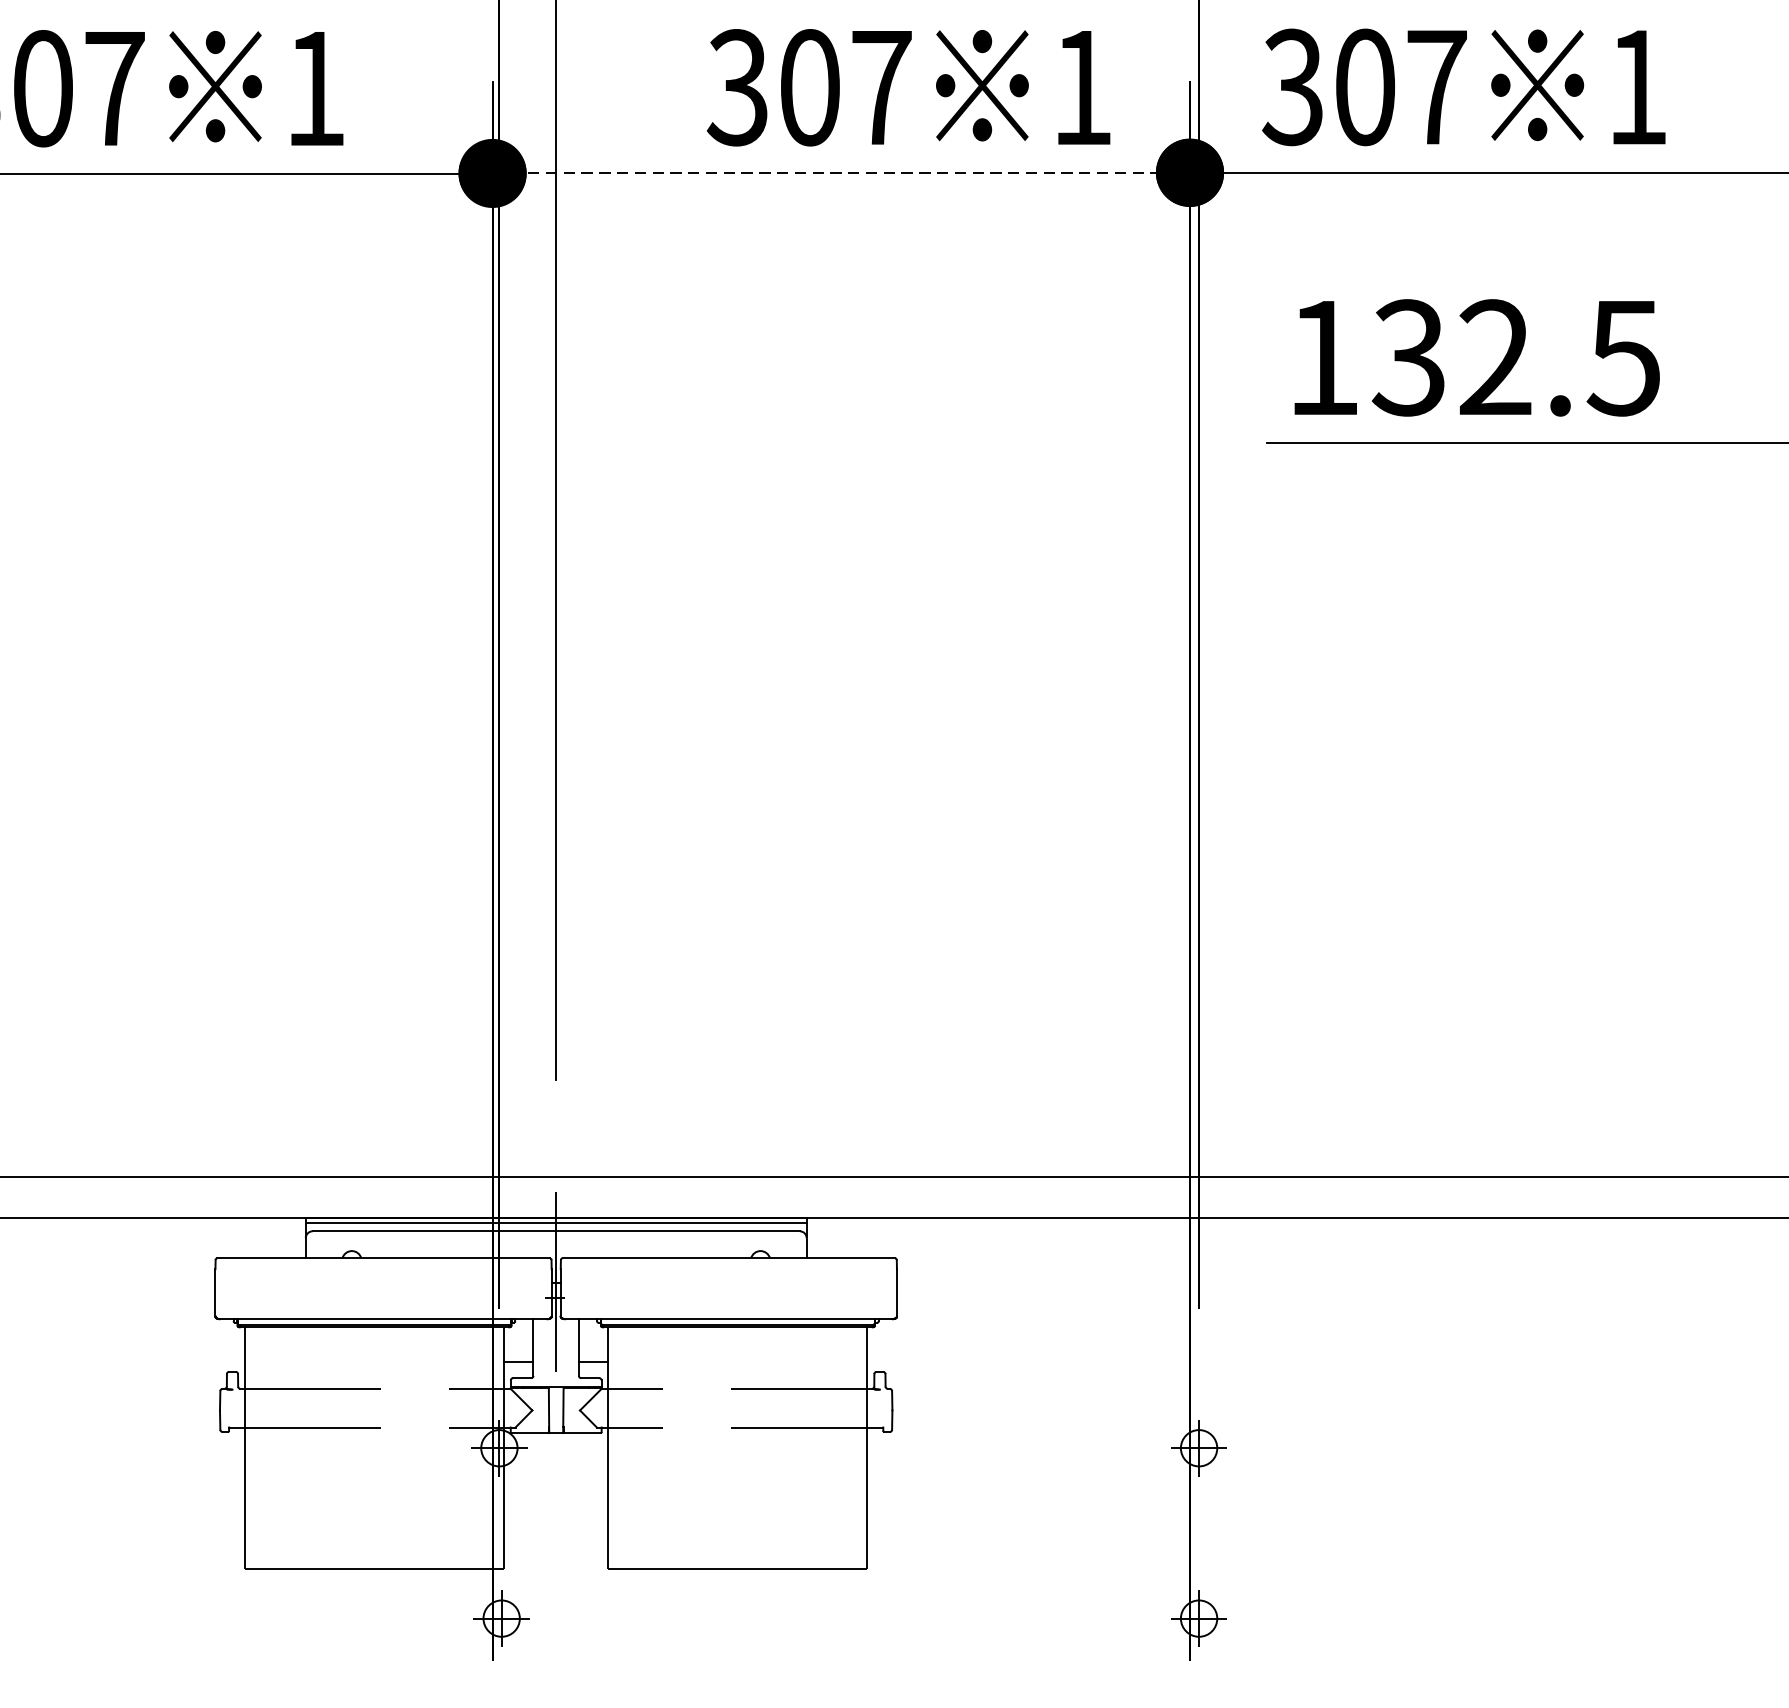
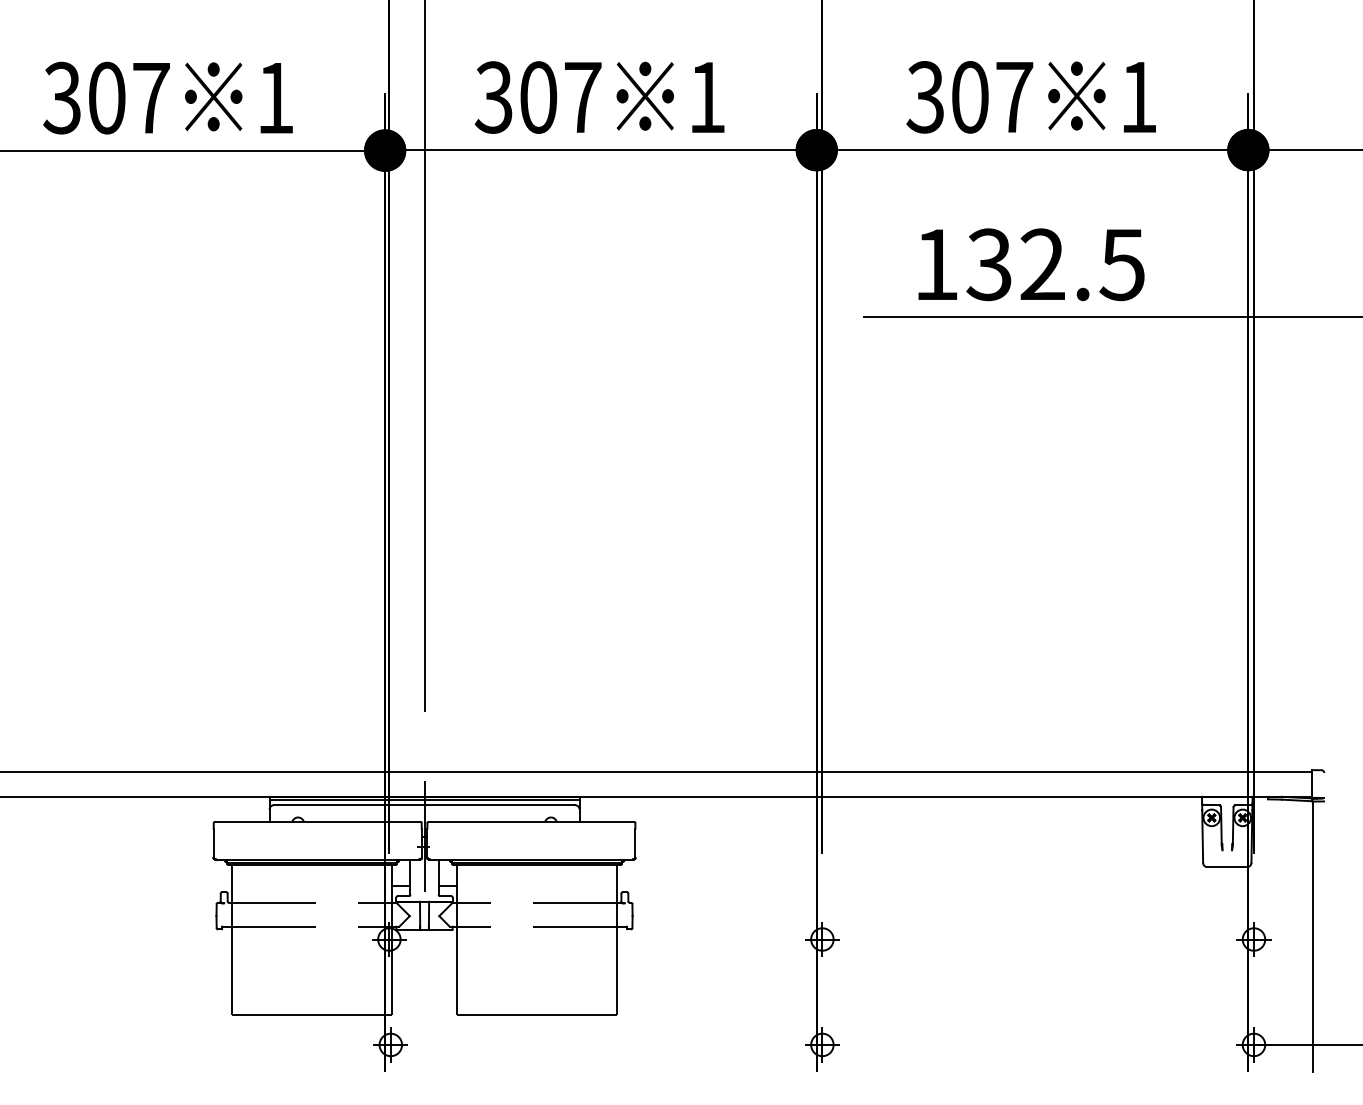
text: (908, 87) -> (599, 97), moved
text: (1462, 87) -> (1030, 97), moved
line: (840, 173) -> (600, 150), dashed -> solid
text: (1477, 357) -> (1031, 264), moved

